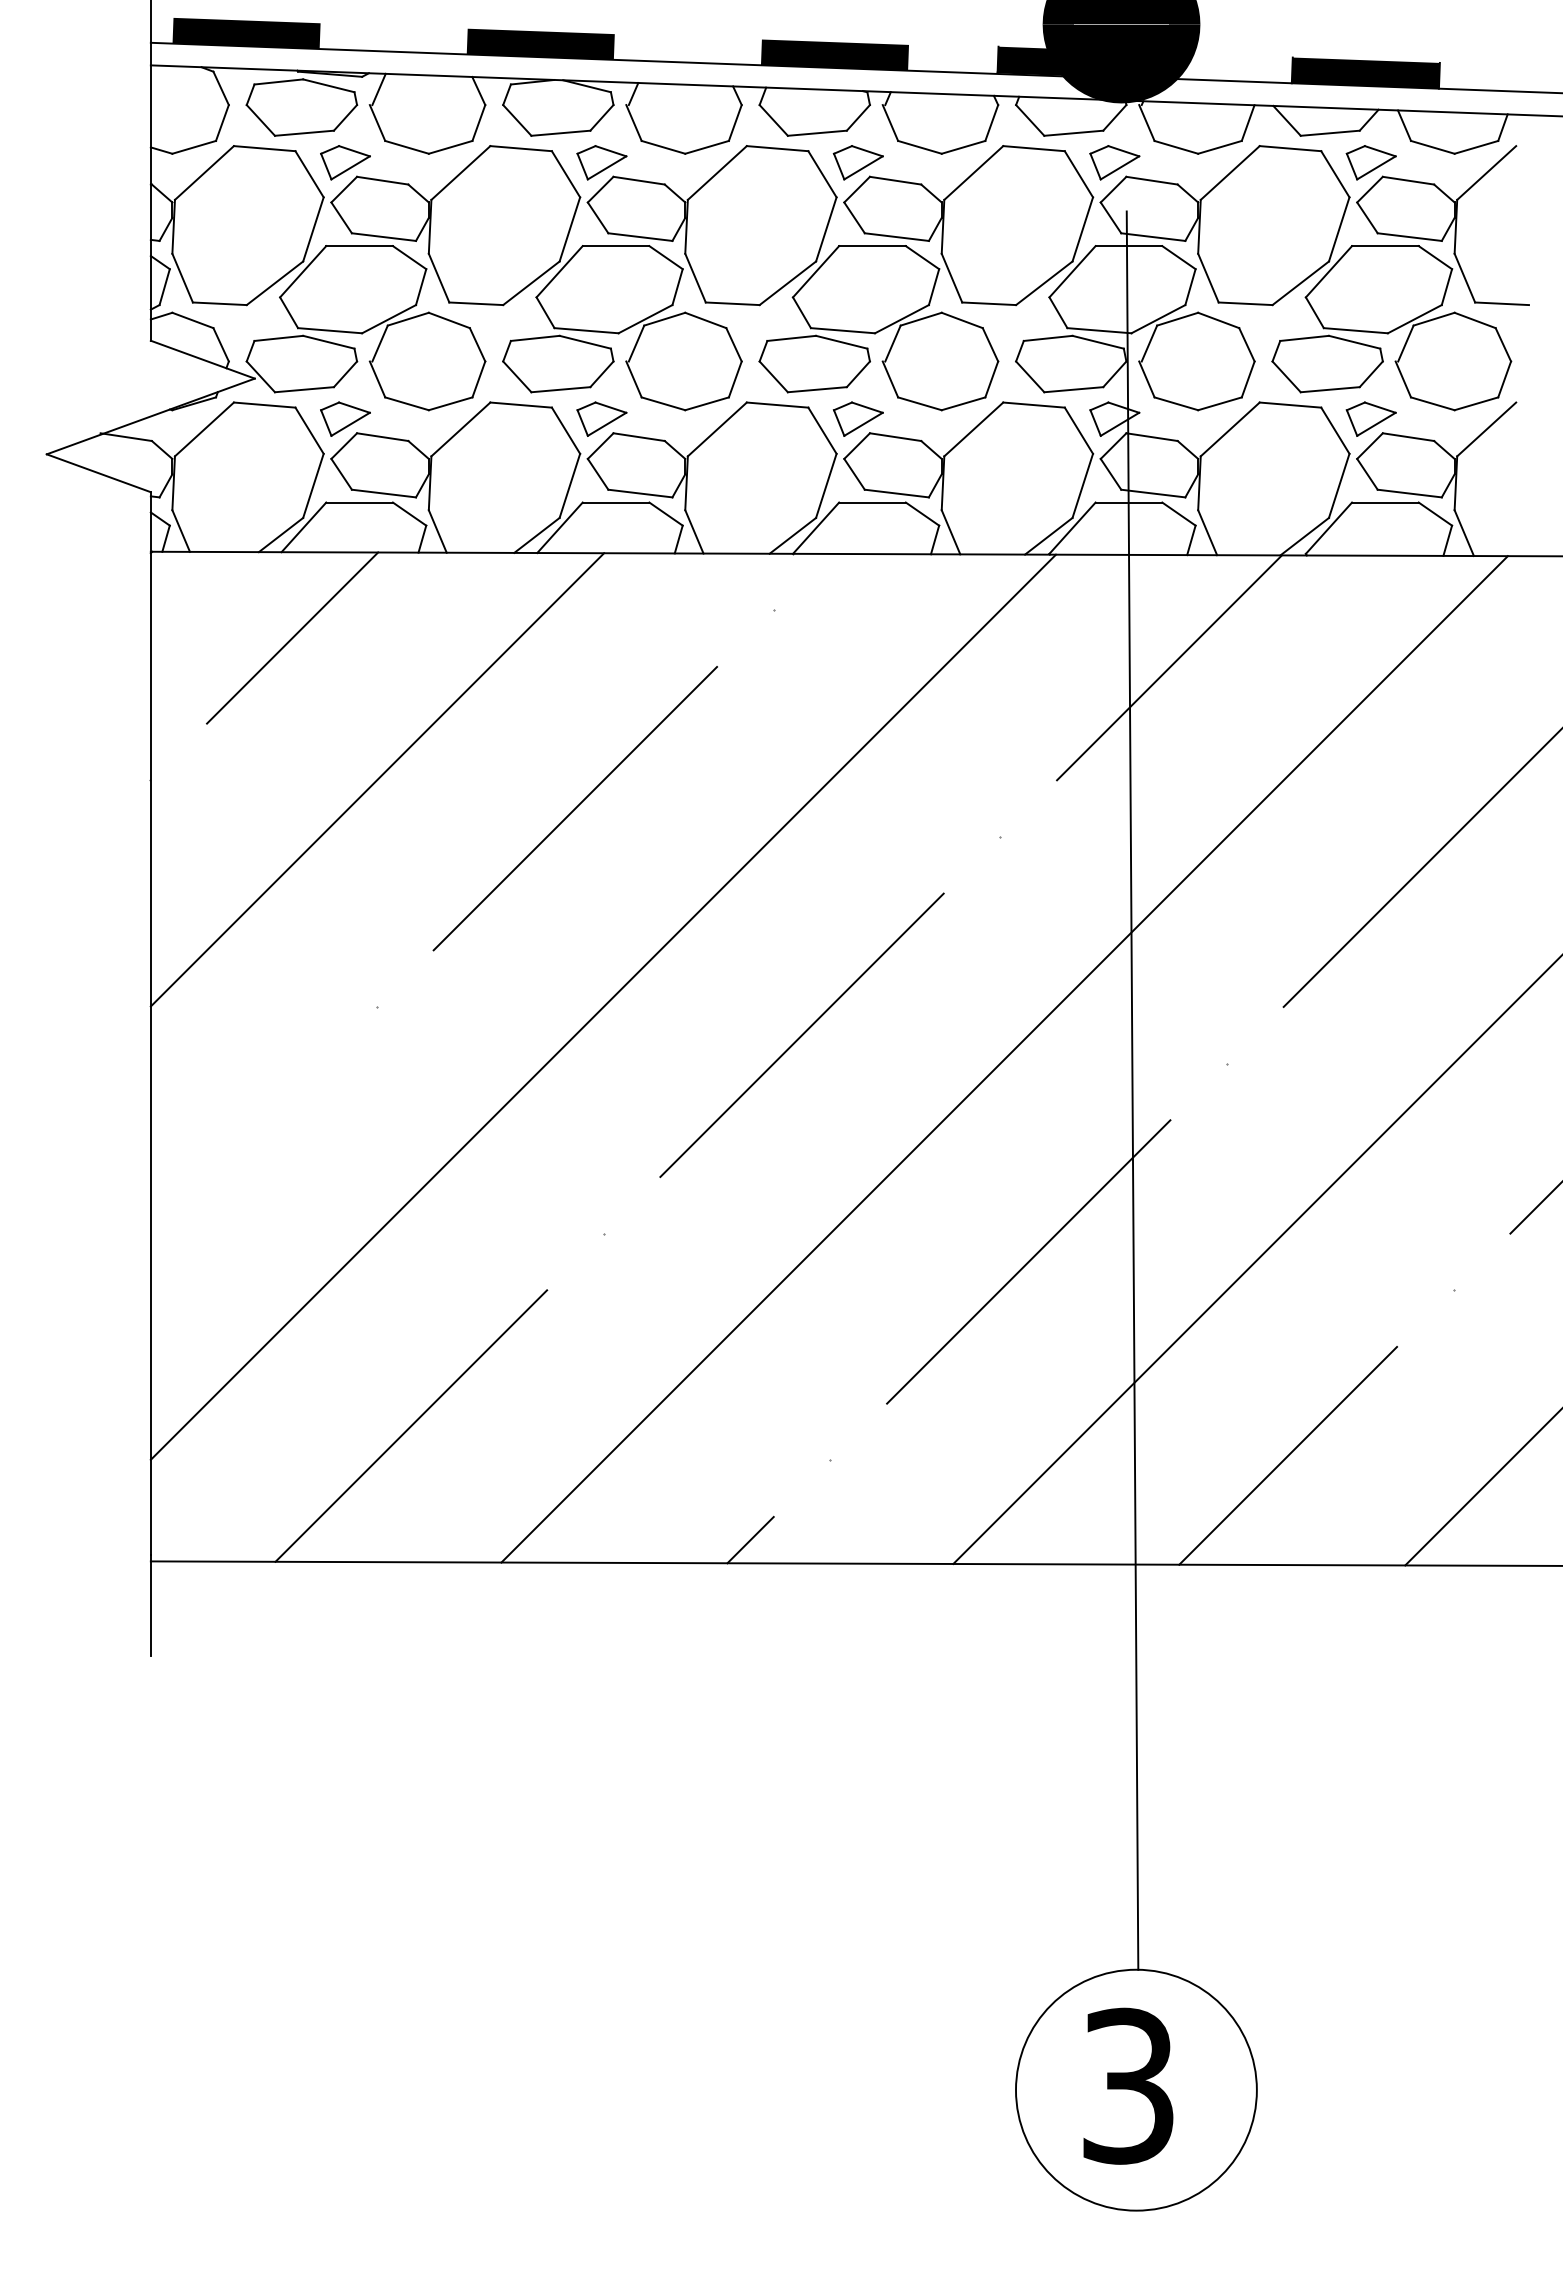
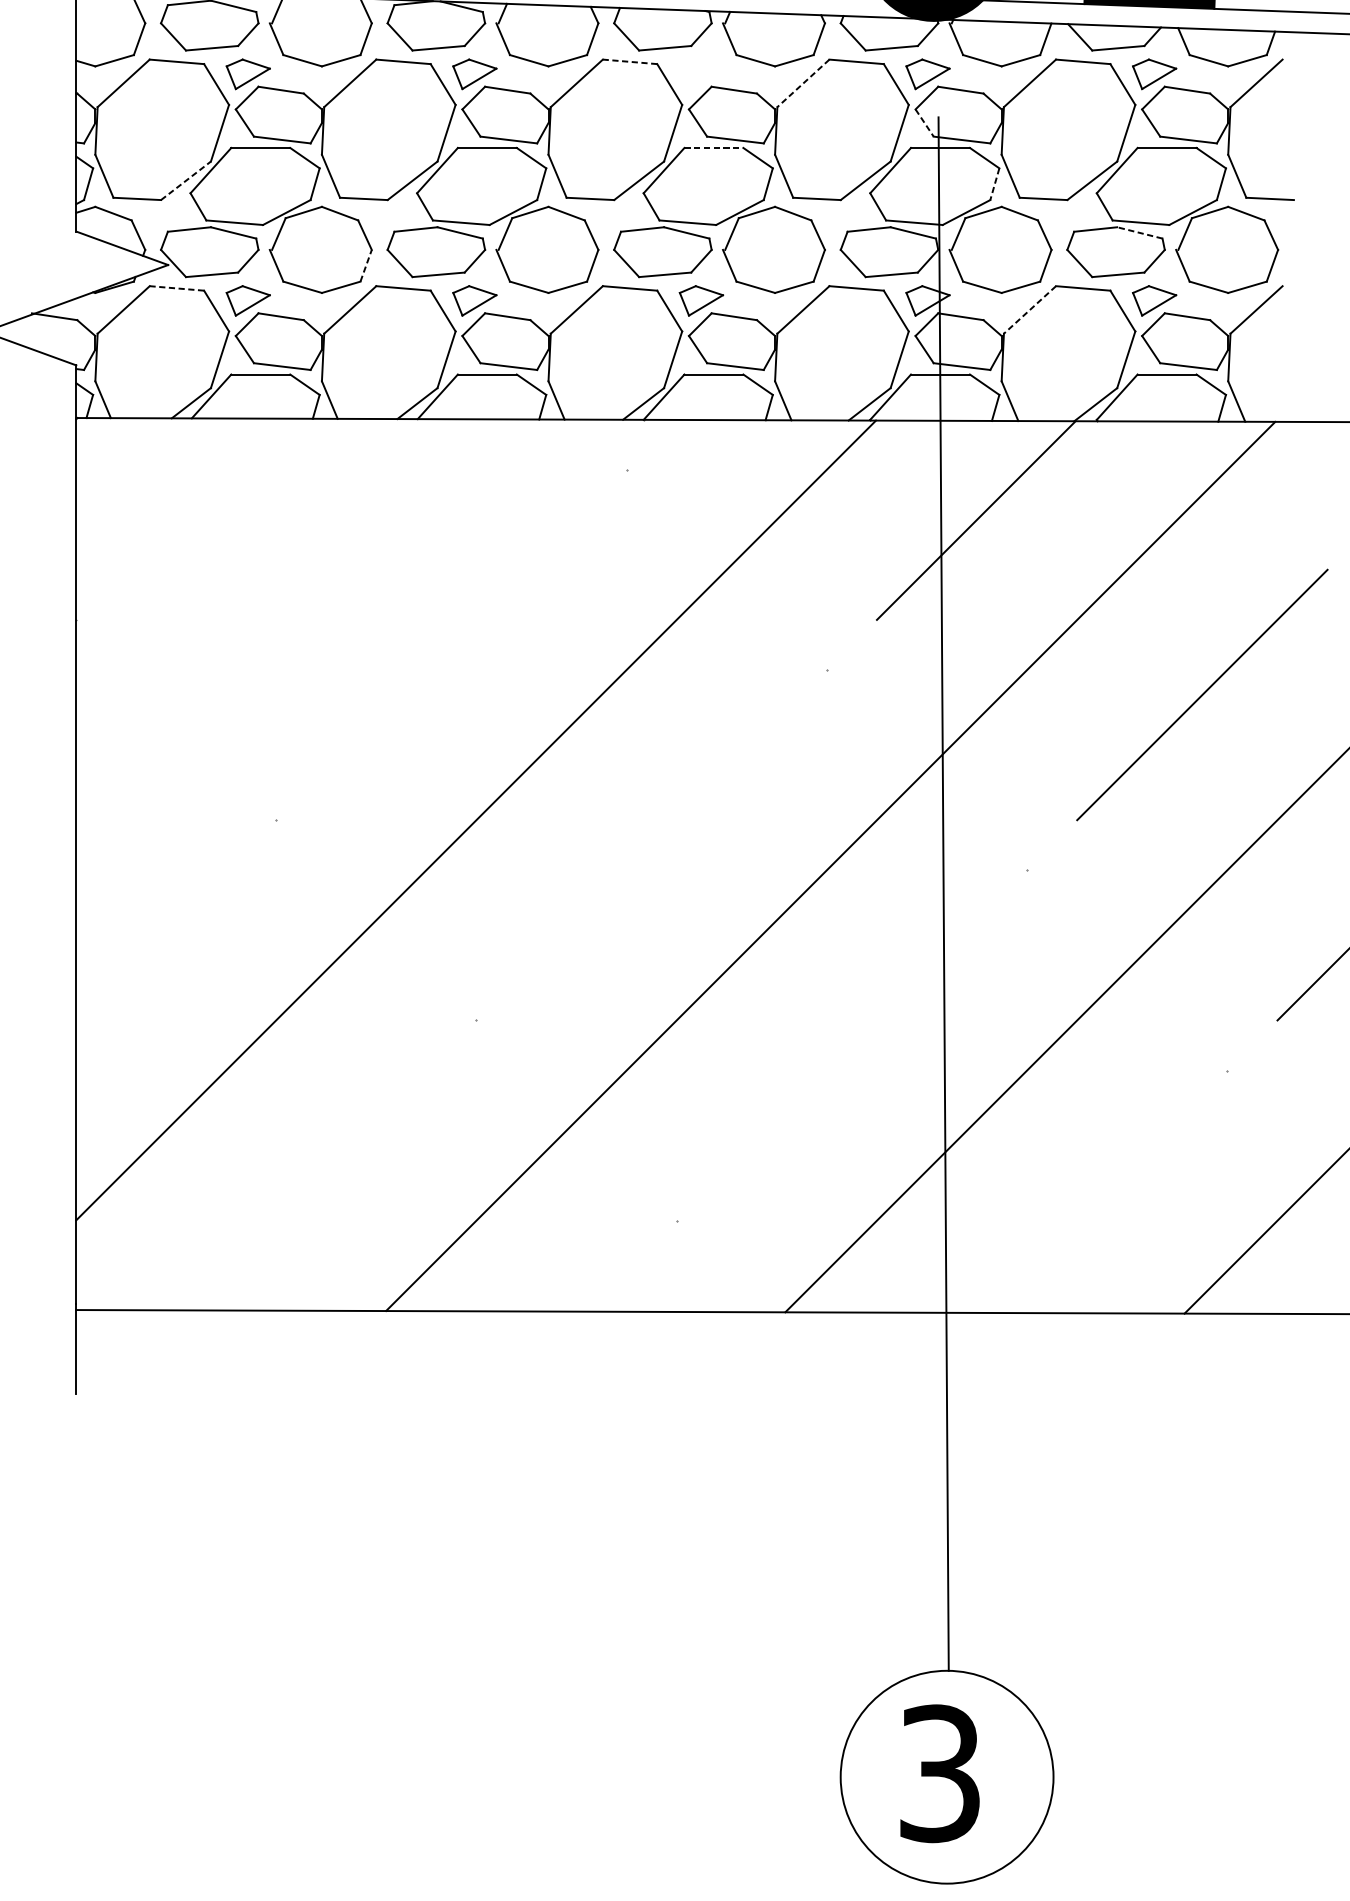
line: (777, 148) -> (629, 61), solid -> dashed
part: (857, 162) -> (700, 74), removed
line: (973, 173) -> (803, 83), solid -> dashed
line: (1111, 218) -> (925, 123), solid -> dashed
line: (873, 246) -> (714, 148), solid -> dashed
line: (274, 283) -> (185, 181), solid -> dashed
line: (1190, 287) -> (994, 184), solid -> dashed
line: (1354, 342) -> (1139, 233), solid -> dashed
line: (479, 378) -> (366, 264), solid -> dashed
line: (264, 405) -> (176, 288), solid -> dashed
line: (1230, 429) -> (1030, 309), solid -> dashed
line: (292, 637) -> (201, 493), removed
line: (377, 779) -> (276, 619), removed
line: (575, 808) -> (451, 644), removed
line: (801, 1035) -> (651, 845), removed
line: (1028, 1261) -> (851, 1045), removed
line: (411, 1425) -> (306, 1189), removed
line: (1288, 1455) -> (1081, 1216), removed
line: (750, 1539) -> (606, 1290), removed

